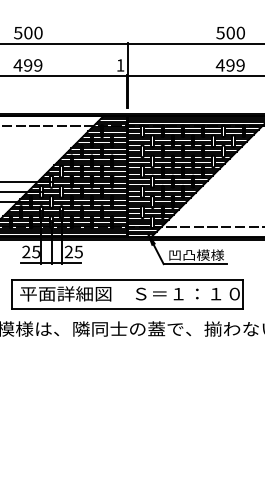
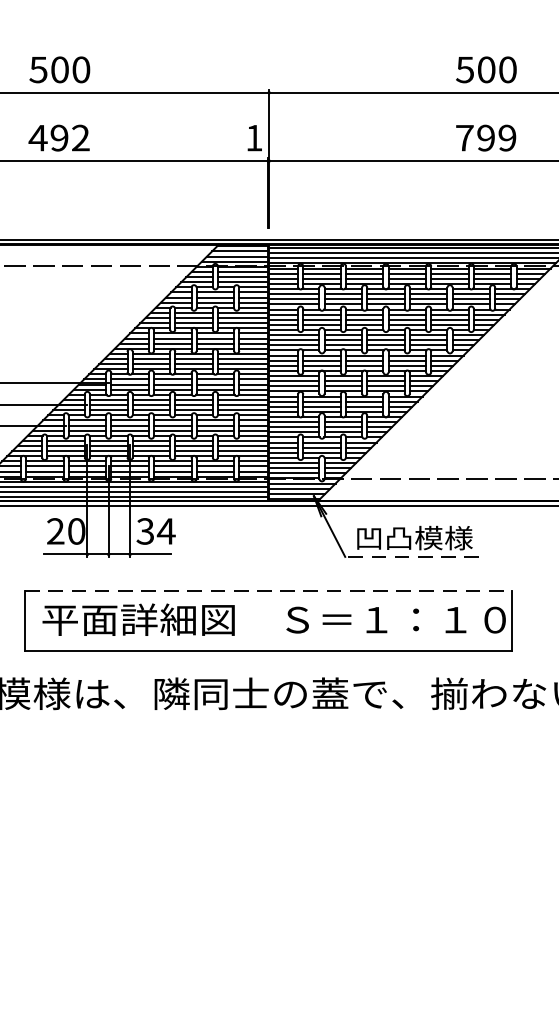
text: (38, 65) -> (81, 138), 499 -> 492
text: (219, 65) -> (462, 138), 499 -> 799
text: (35, 251) -> (75, 530), 25 -> 20
text: (73, 251) -> (155, 530), 25 -> 34
line: (195, 264) -> (412, 557), solid -> dashed
line: (127, 280) -> (268, 591), solid -> dashed

